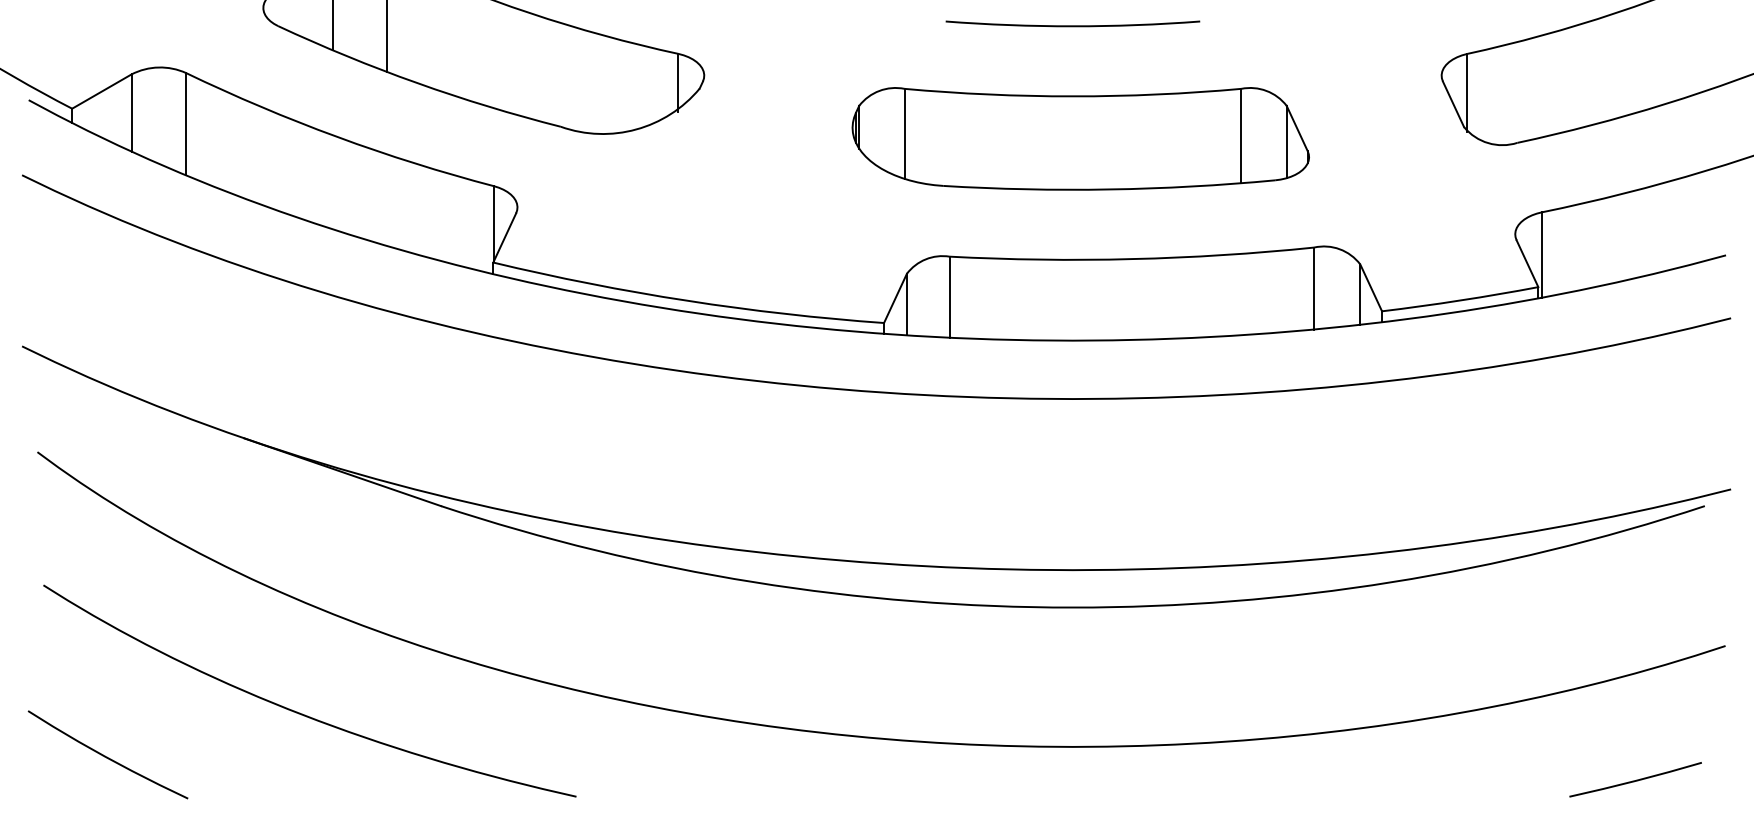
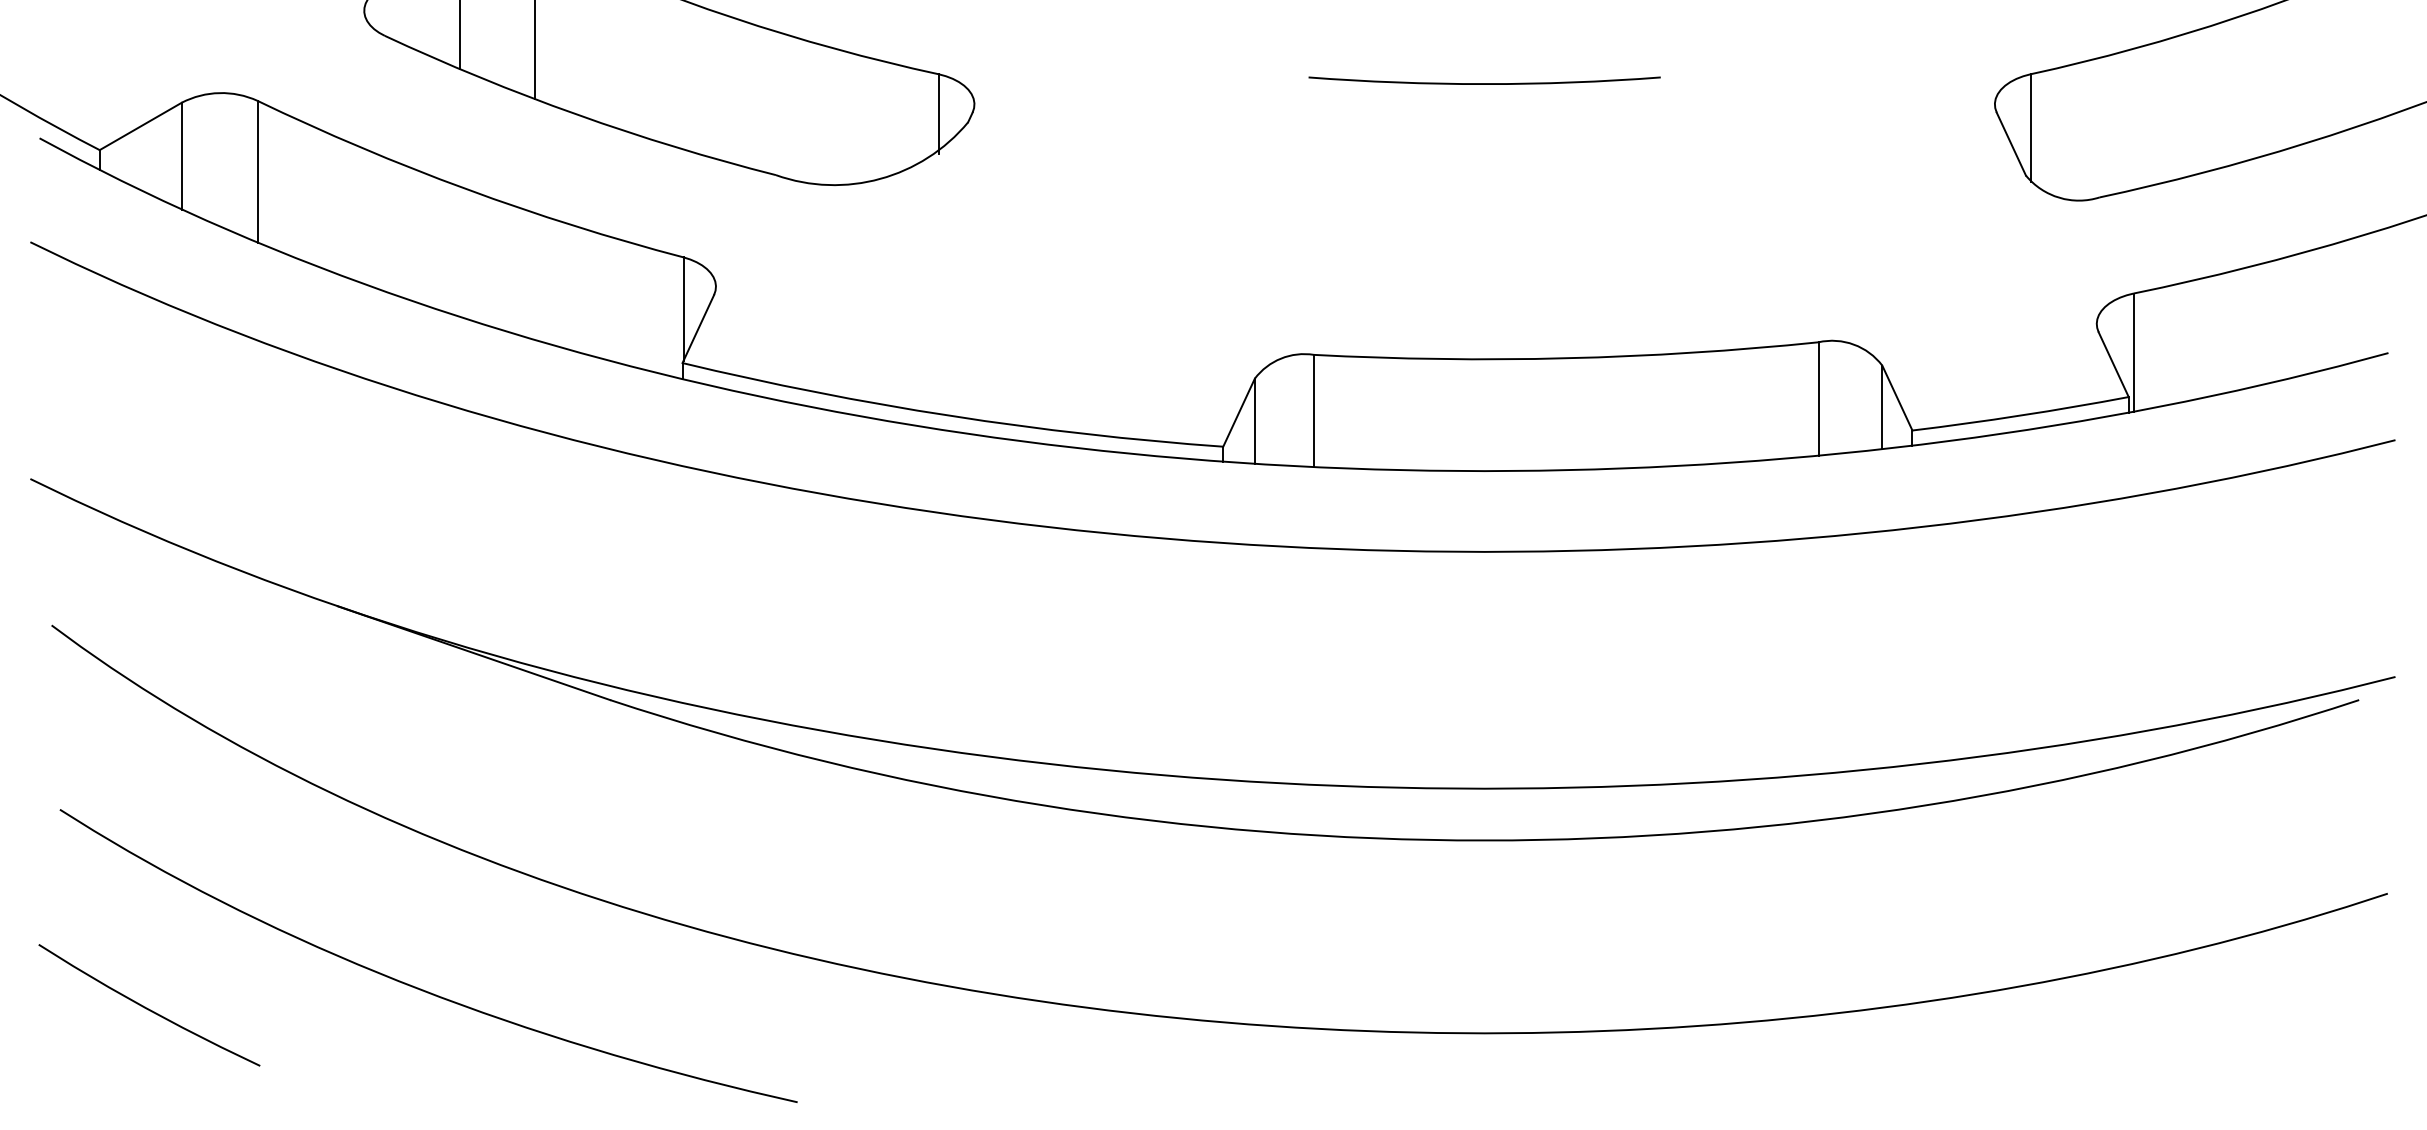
arc: (1072, 25) -> (1484, 83), moved
part: (1080, 138) -> (1495, 191), removed
curve: (106, 756) -> (147, 1007), moved
line: (1635, 780) -> (2263, 1079), removed

